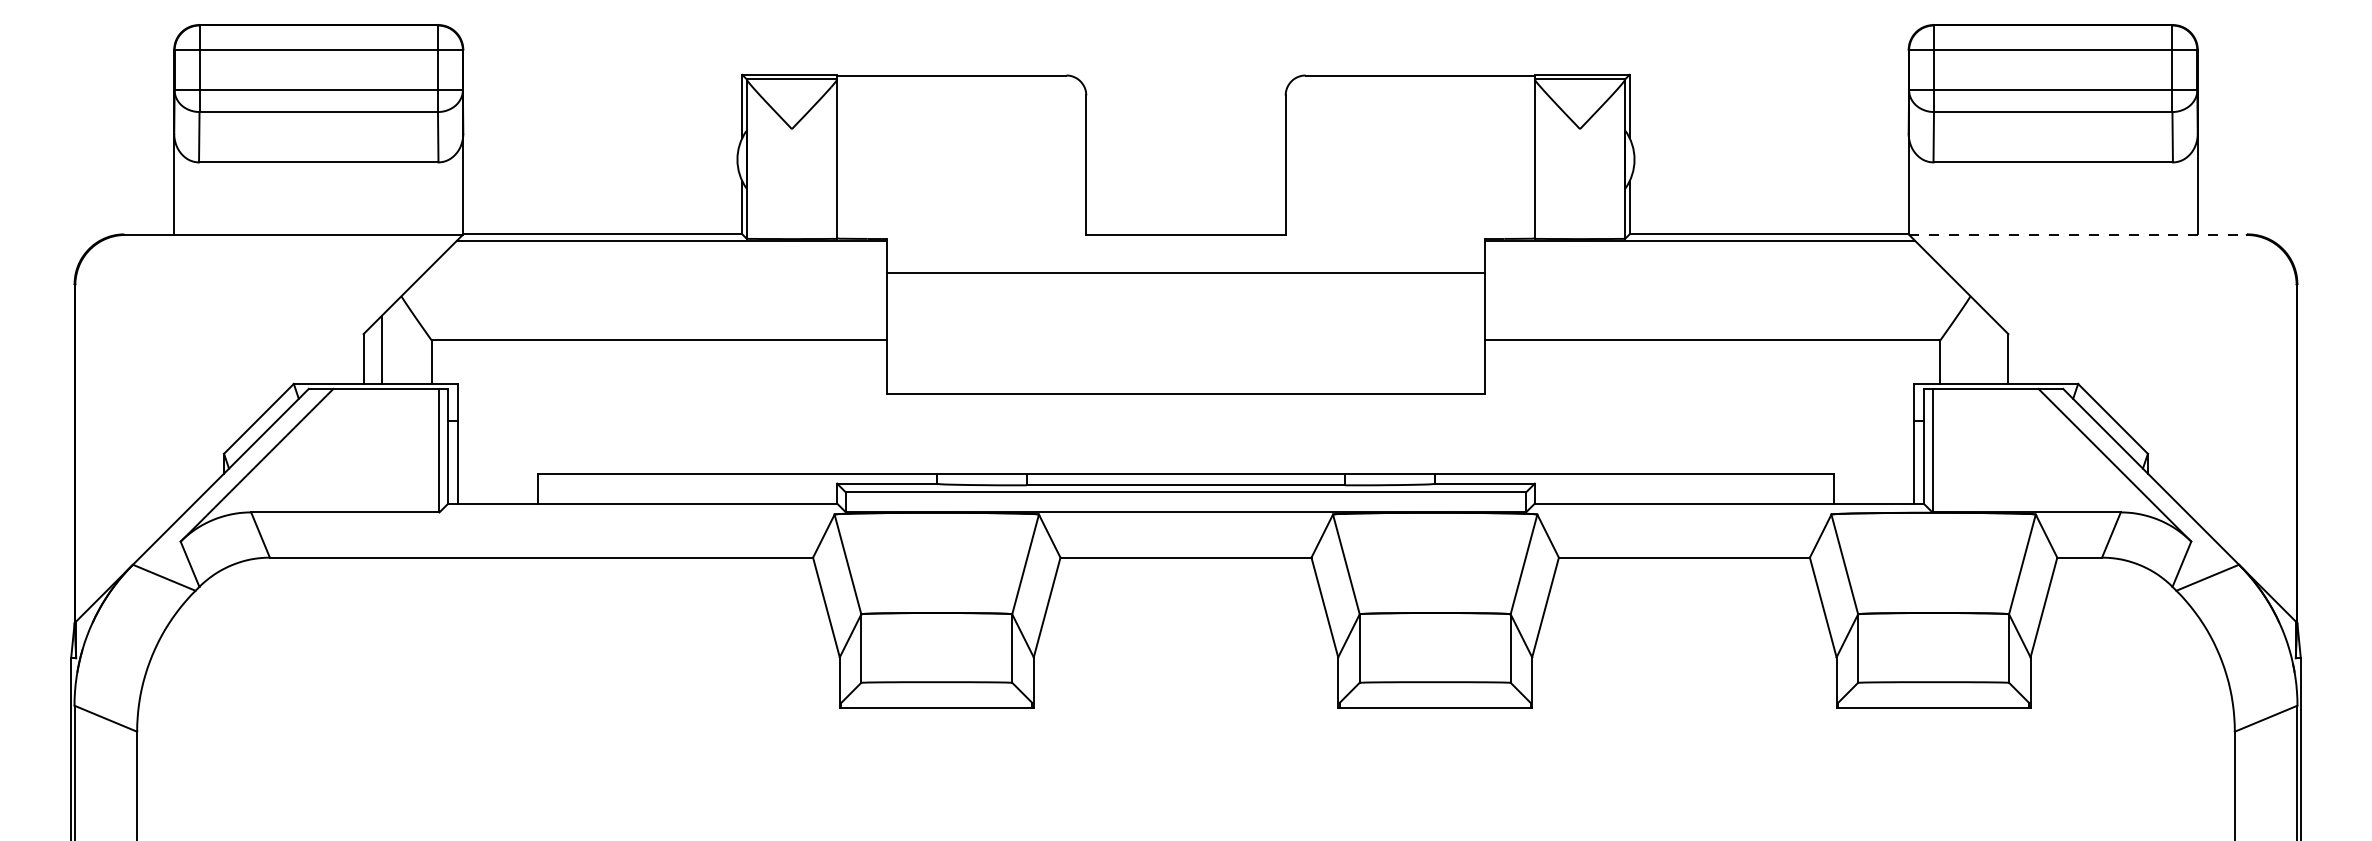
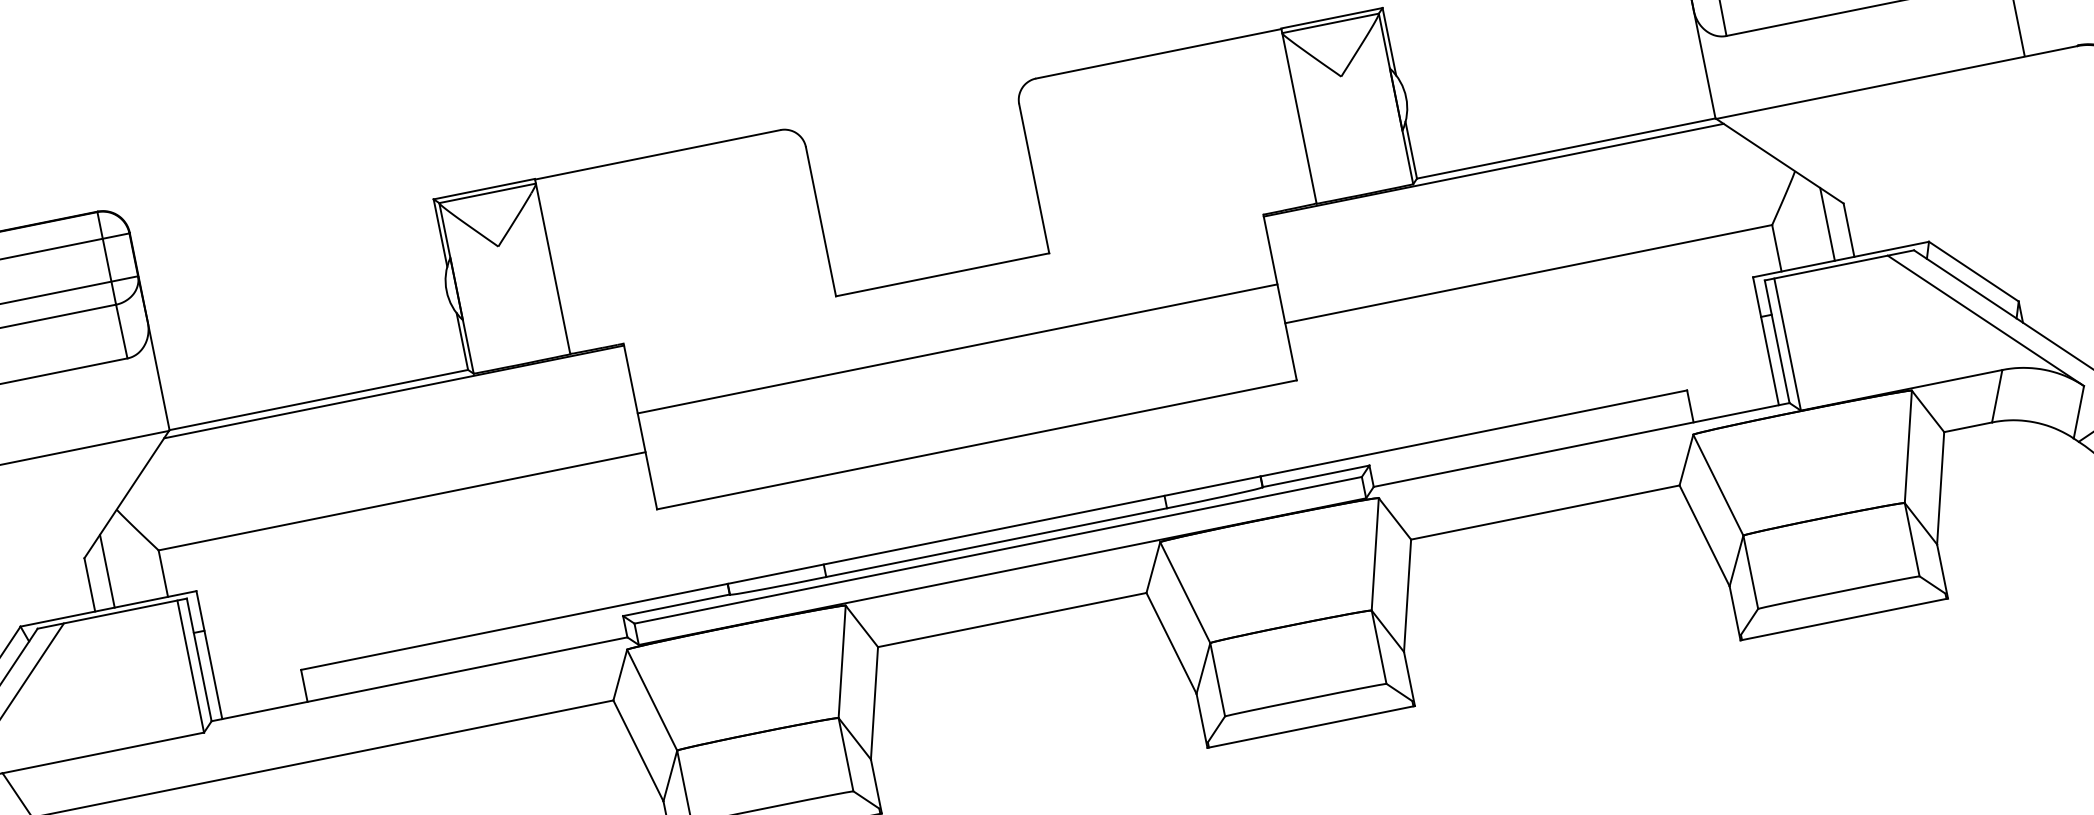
line: (2078, 235) -> (1897, 82), dashed -> solid
line: (1185, 273) -> (957, 349), moved
line: (1990, 349) -> (1827, 223), added

